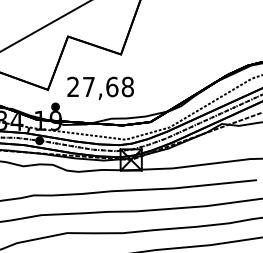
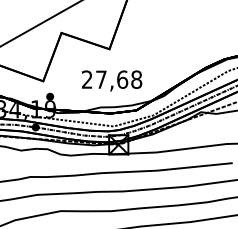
text: (100, 87) -> (111, 80), moved

